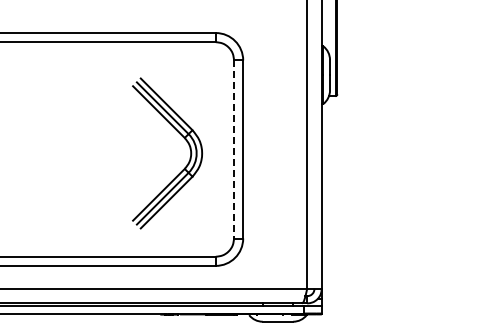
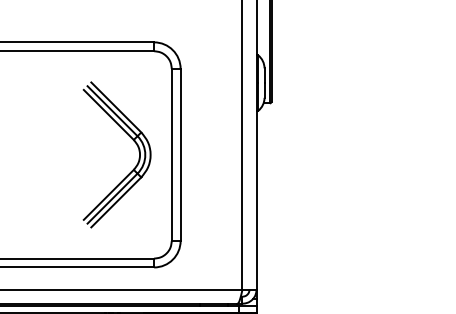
part: (182, 137) -> (131, 139), moved
line: (234, 149) -> (172, 154), dashed -> solid

